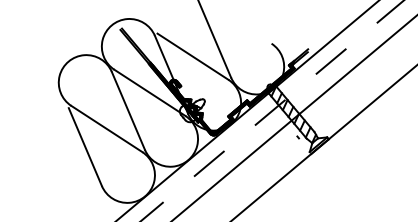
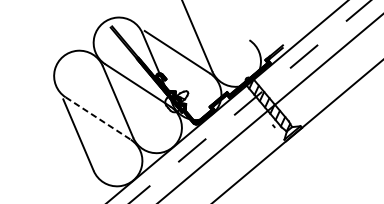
line: (107, 129) -> (98, 118), solid -> dashed

